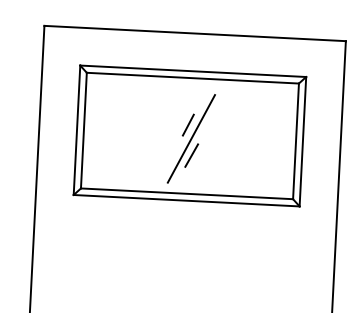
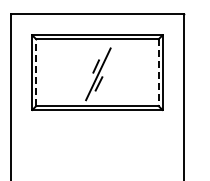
line: (84, 130) -> (36, 72), solid -> dashed
line: (295, 142) -> (158, 73), solid -> dashed

